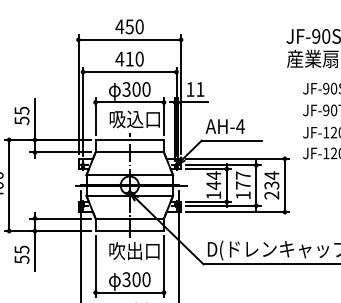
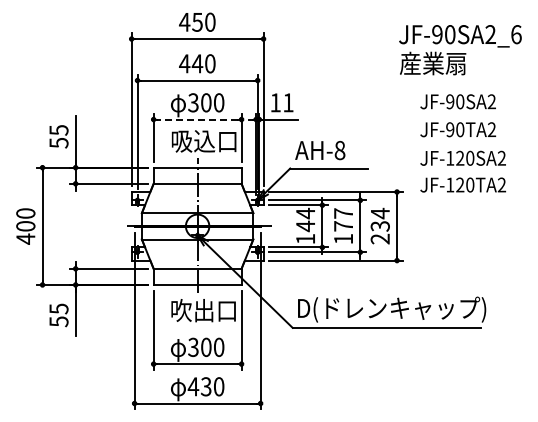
text: (129, 58) -> (197, 63), 410 -> 440
line: (129, 102) -> (197, 119), solid -> dashed
text: (240, 126) -> (339, 150), AH-4 -> AH-8

